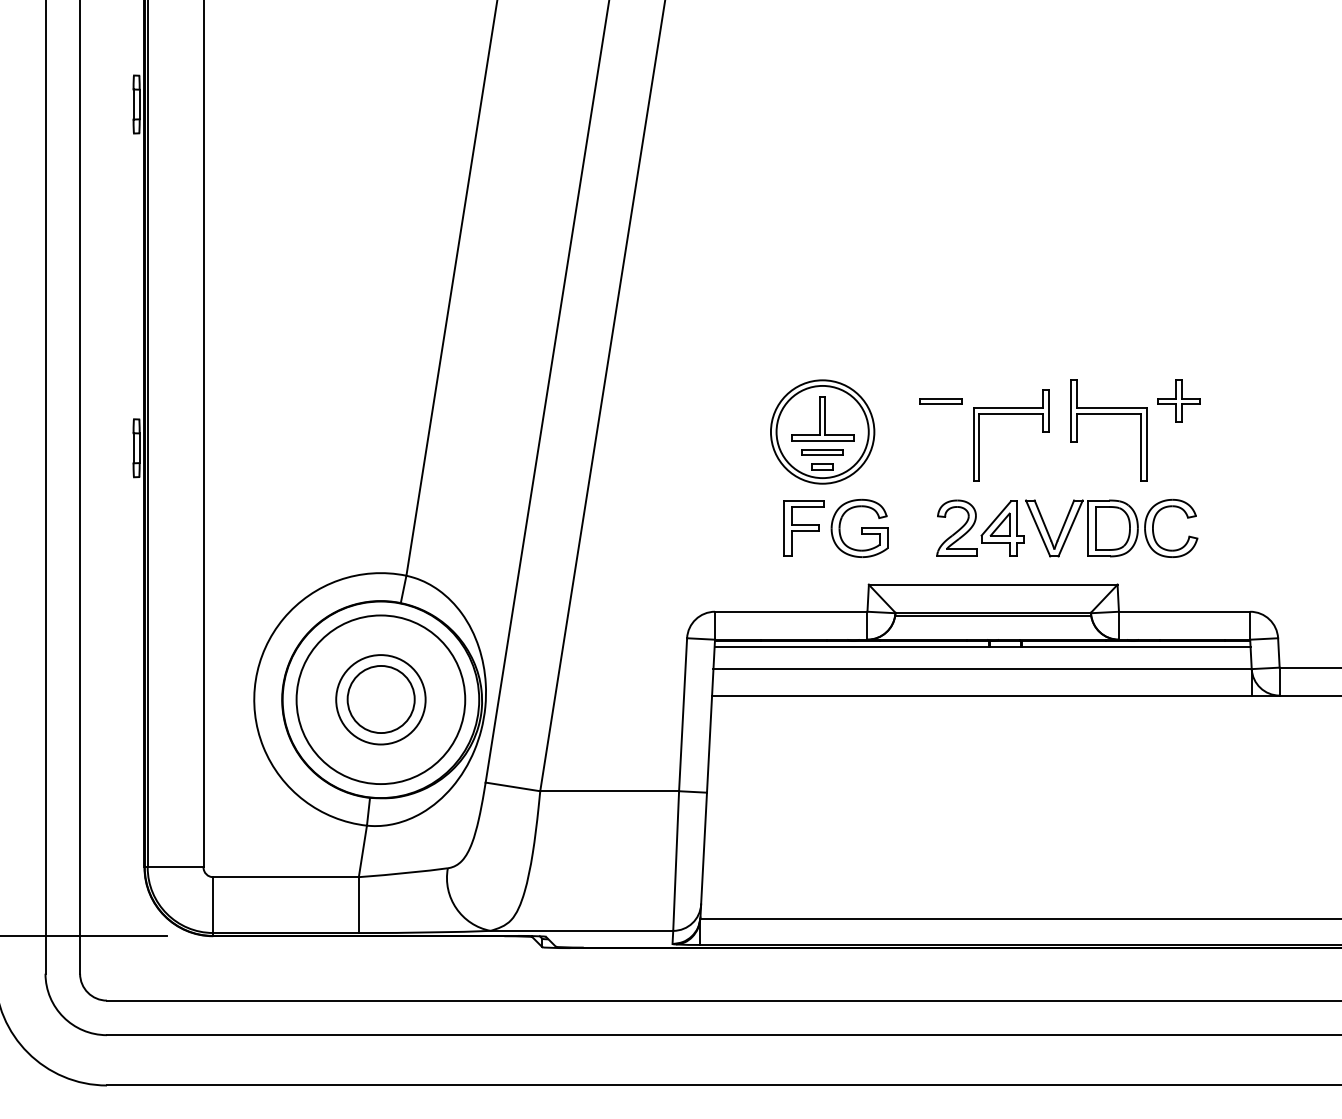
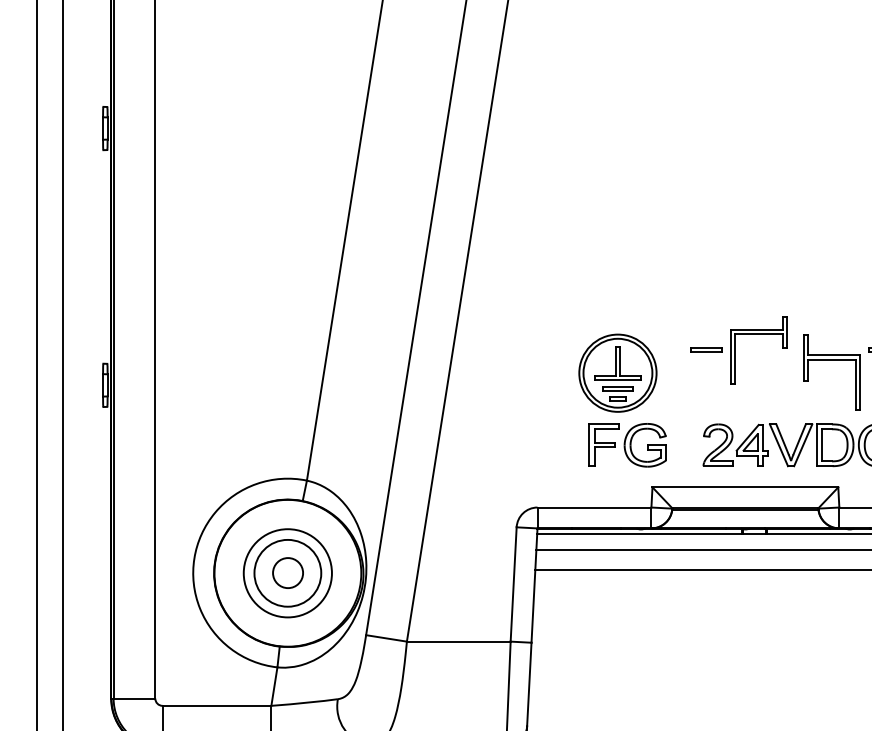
part: (1011, 414) -> (759, 334), moved
circle: (380, 699) -> (287, 573), size x0.6
circle: (380, 699) -> (287, 573), size x0.7

